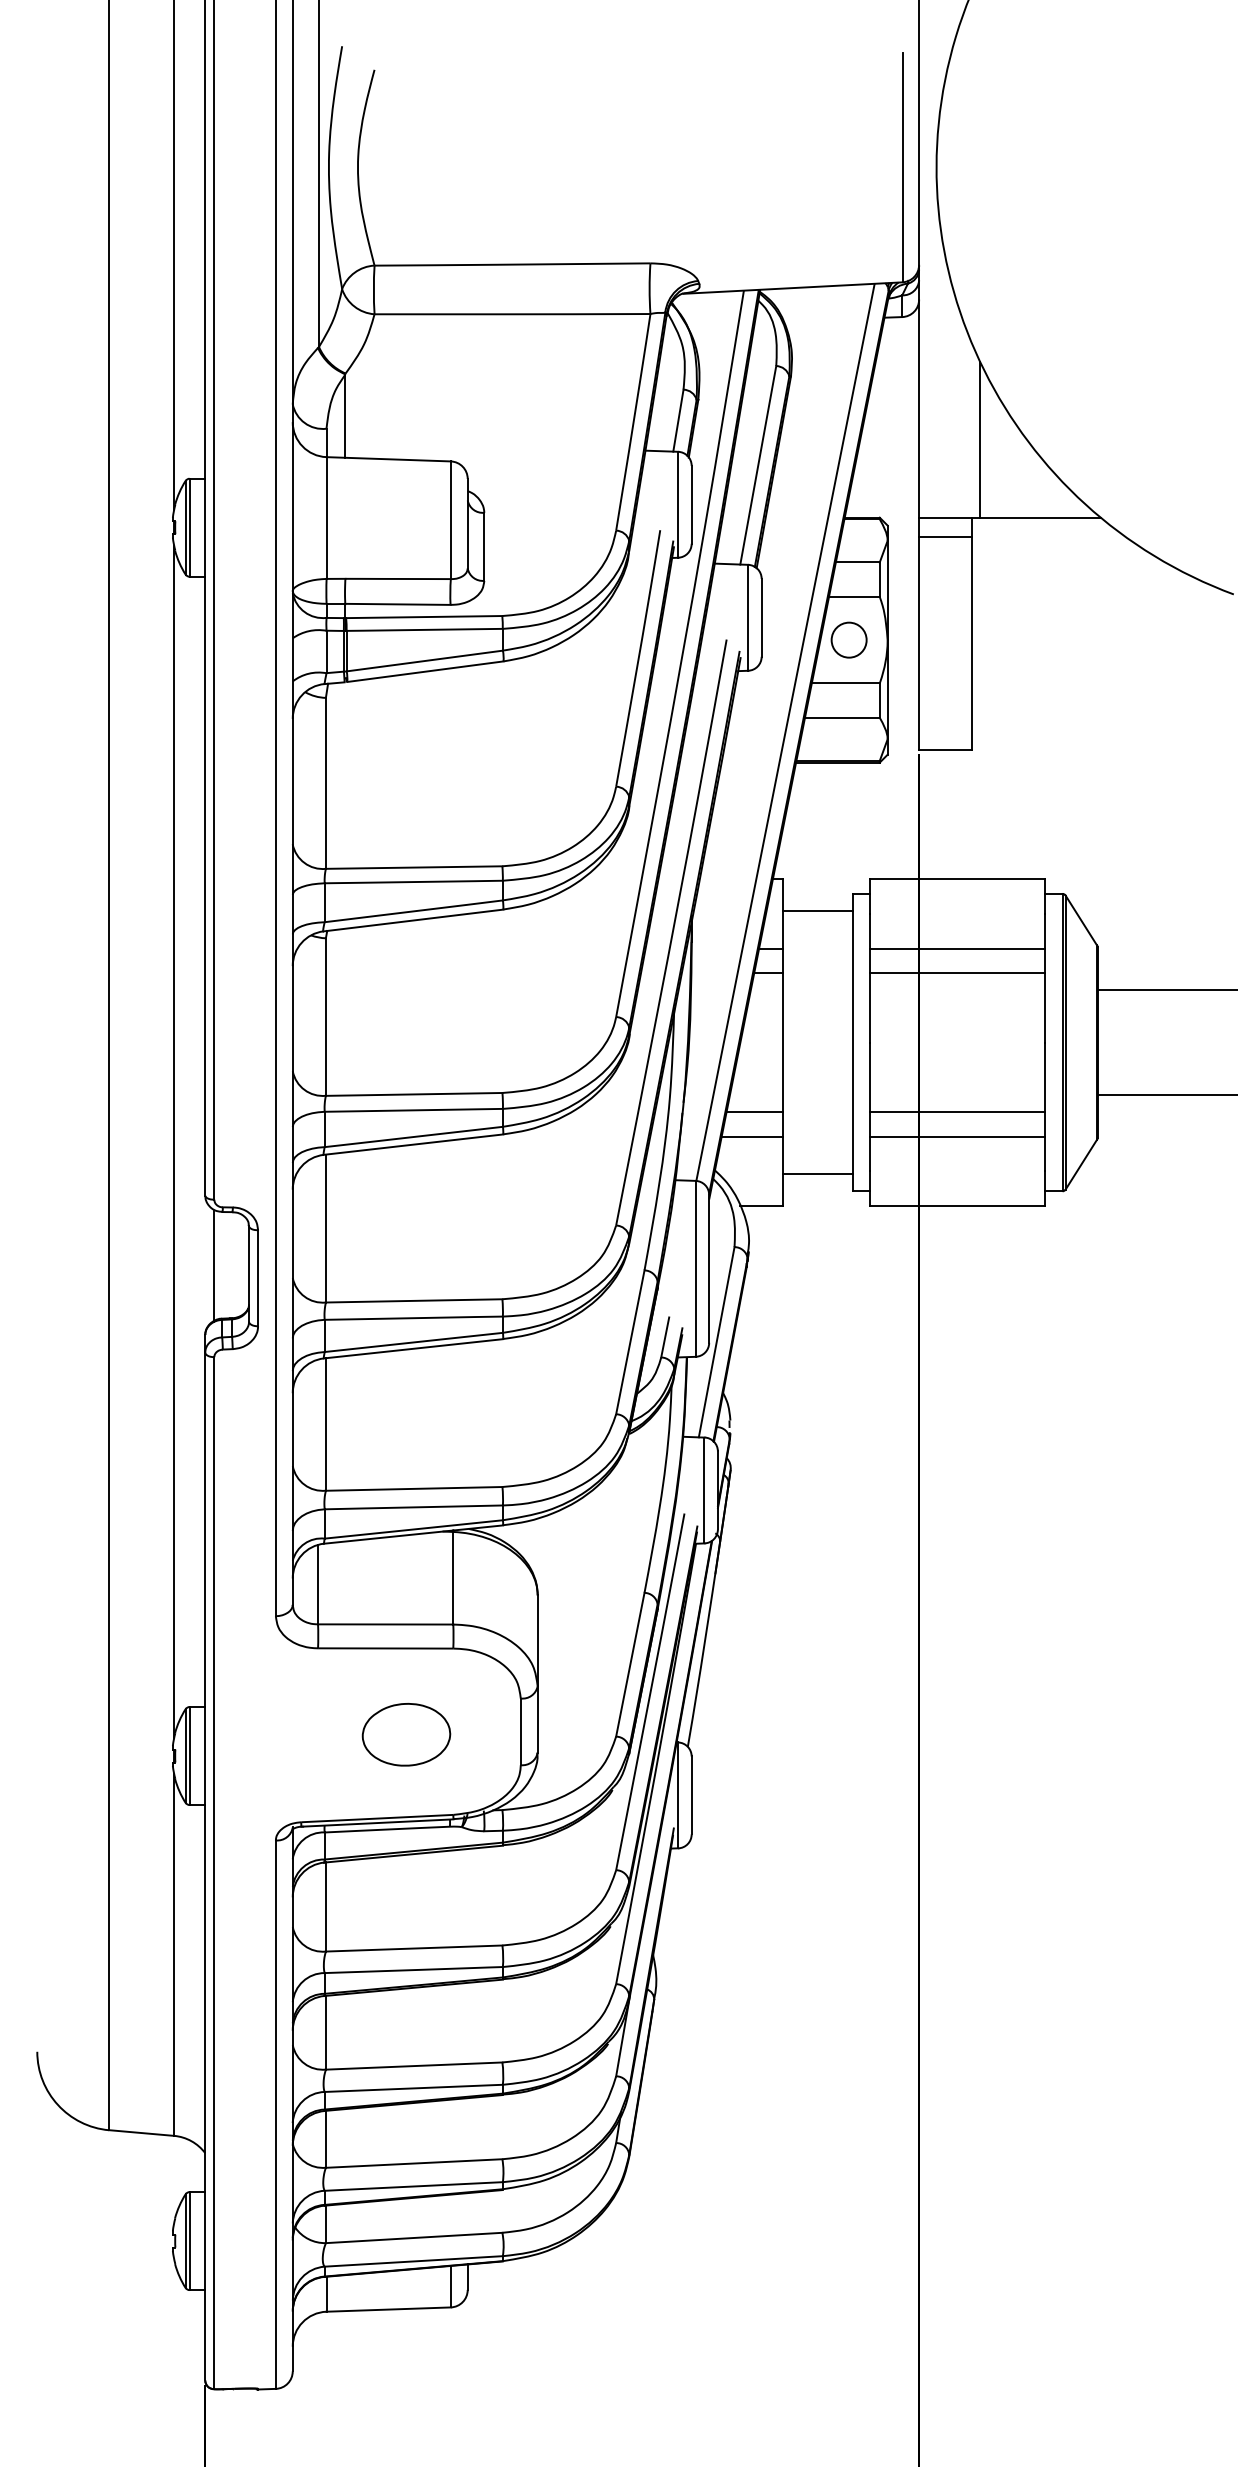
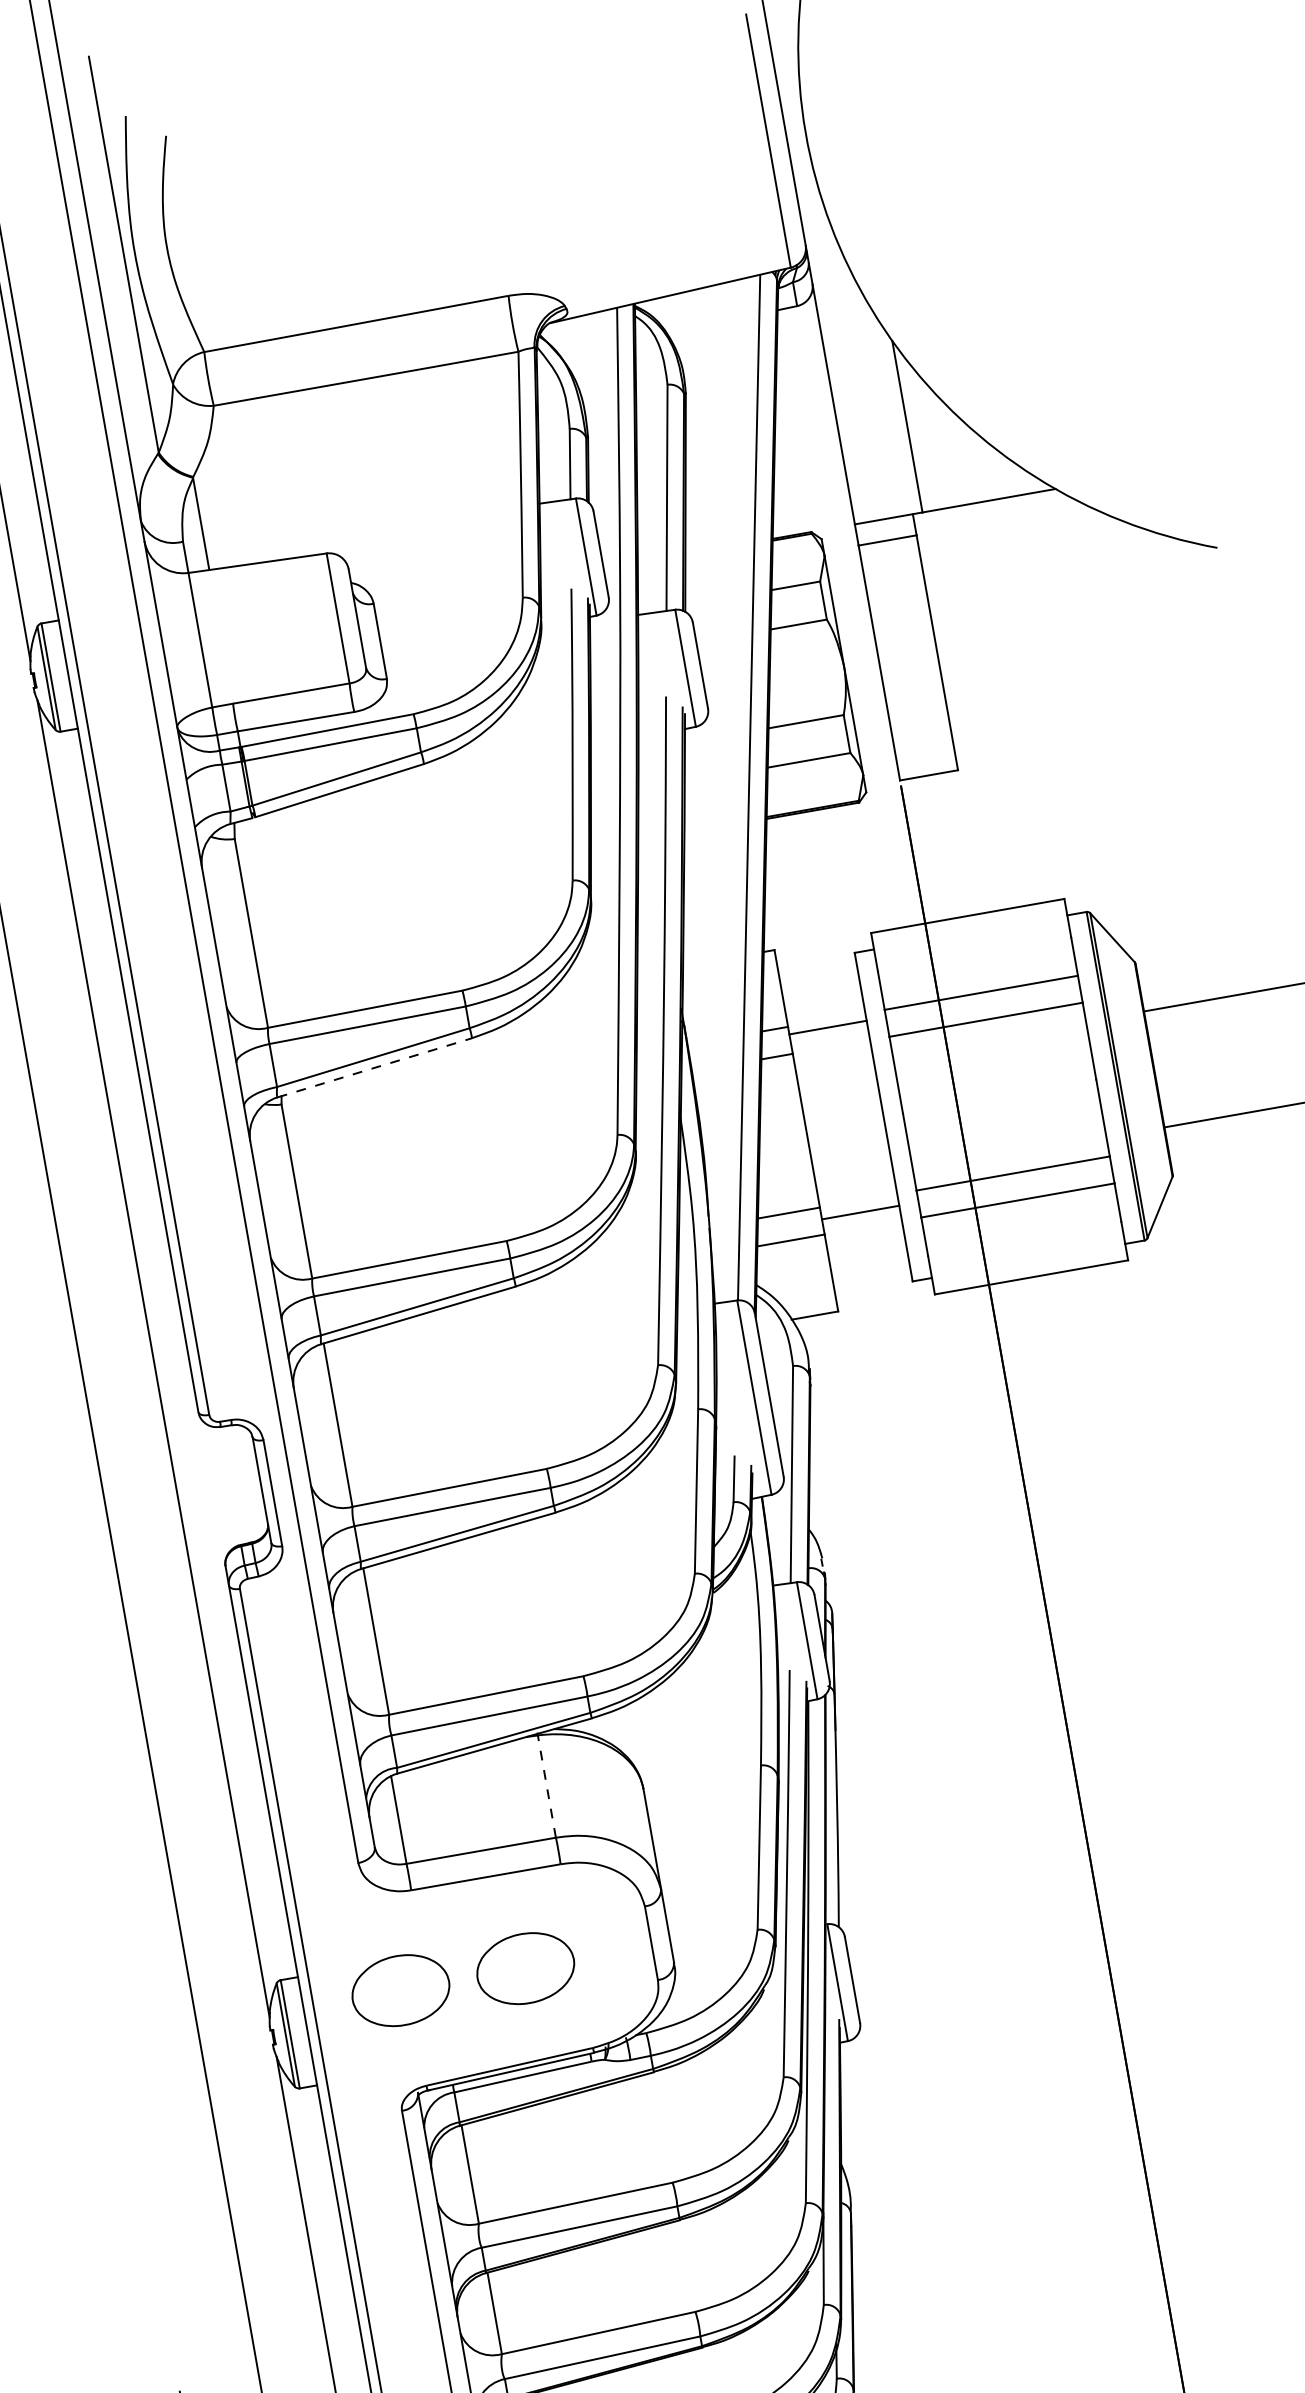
circle: (848, 639) -> (800, 672), removed
line: (817, 911) -> (827, 1027), moved
line: (413, 920) -> (374, 1067), solid -> dashed
line: (817, 1173) -> (860, 1212), moved
line: (214, 1266) -> (222, 1488), removed
line: (453, 1577) -> (546, 1785), solid -> dashed
part: (293, 1734) -> (400, 1990), added

